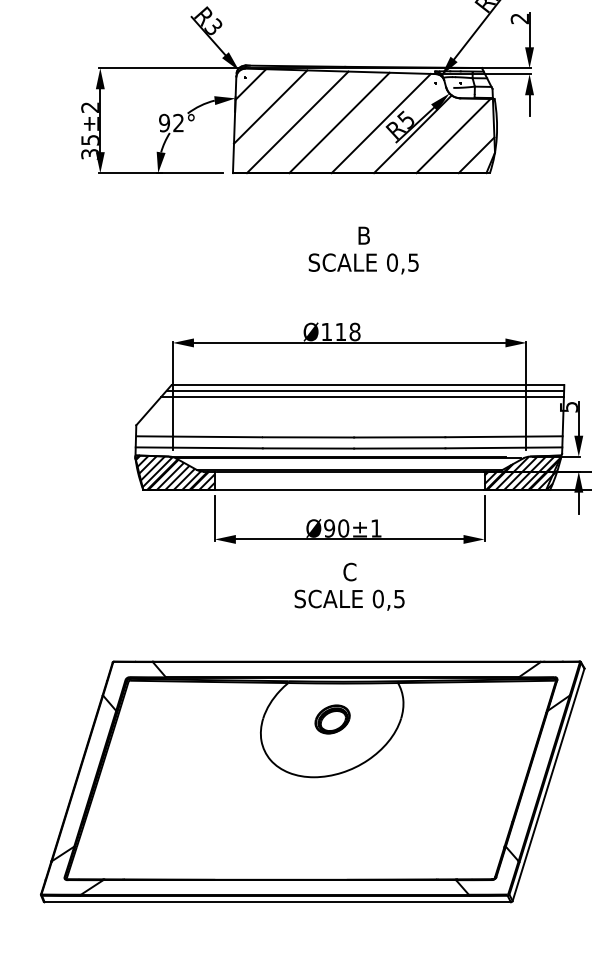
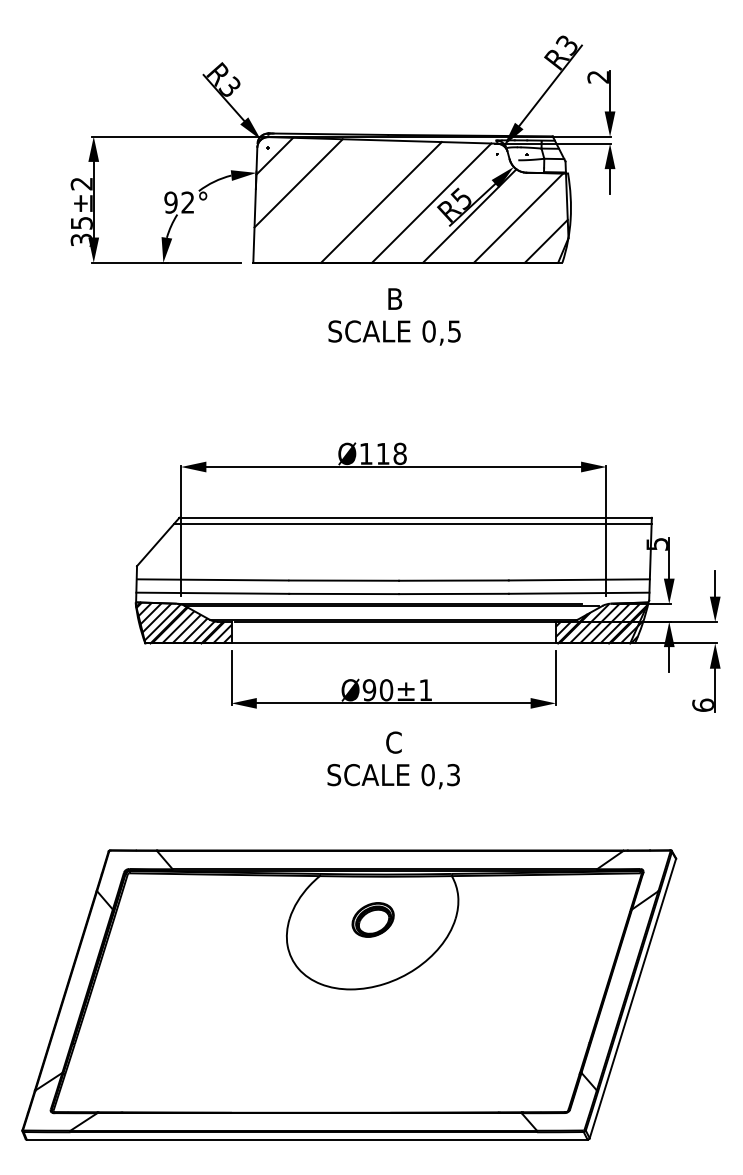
line: (297, 122) -> (331, 201), removed
text: (363, 250) -> (394, 316), moved
line: (361, 397) -> (408, 532), removed
text: (399, 598) -> (453, 774), 0,5 -> 0,3

